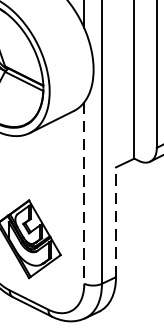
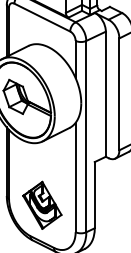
line: (84, 192) -> (75, 177), dashed -> solid
line: (115, 221) -> (94, 194), dashed -> solid

